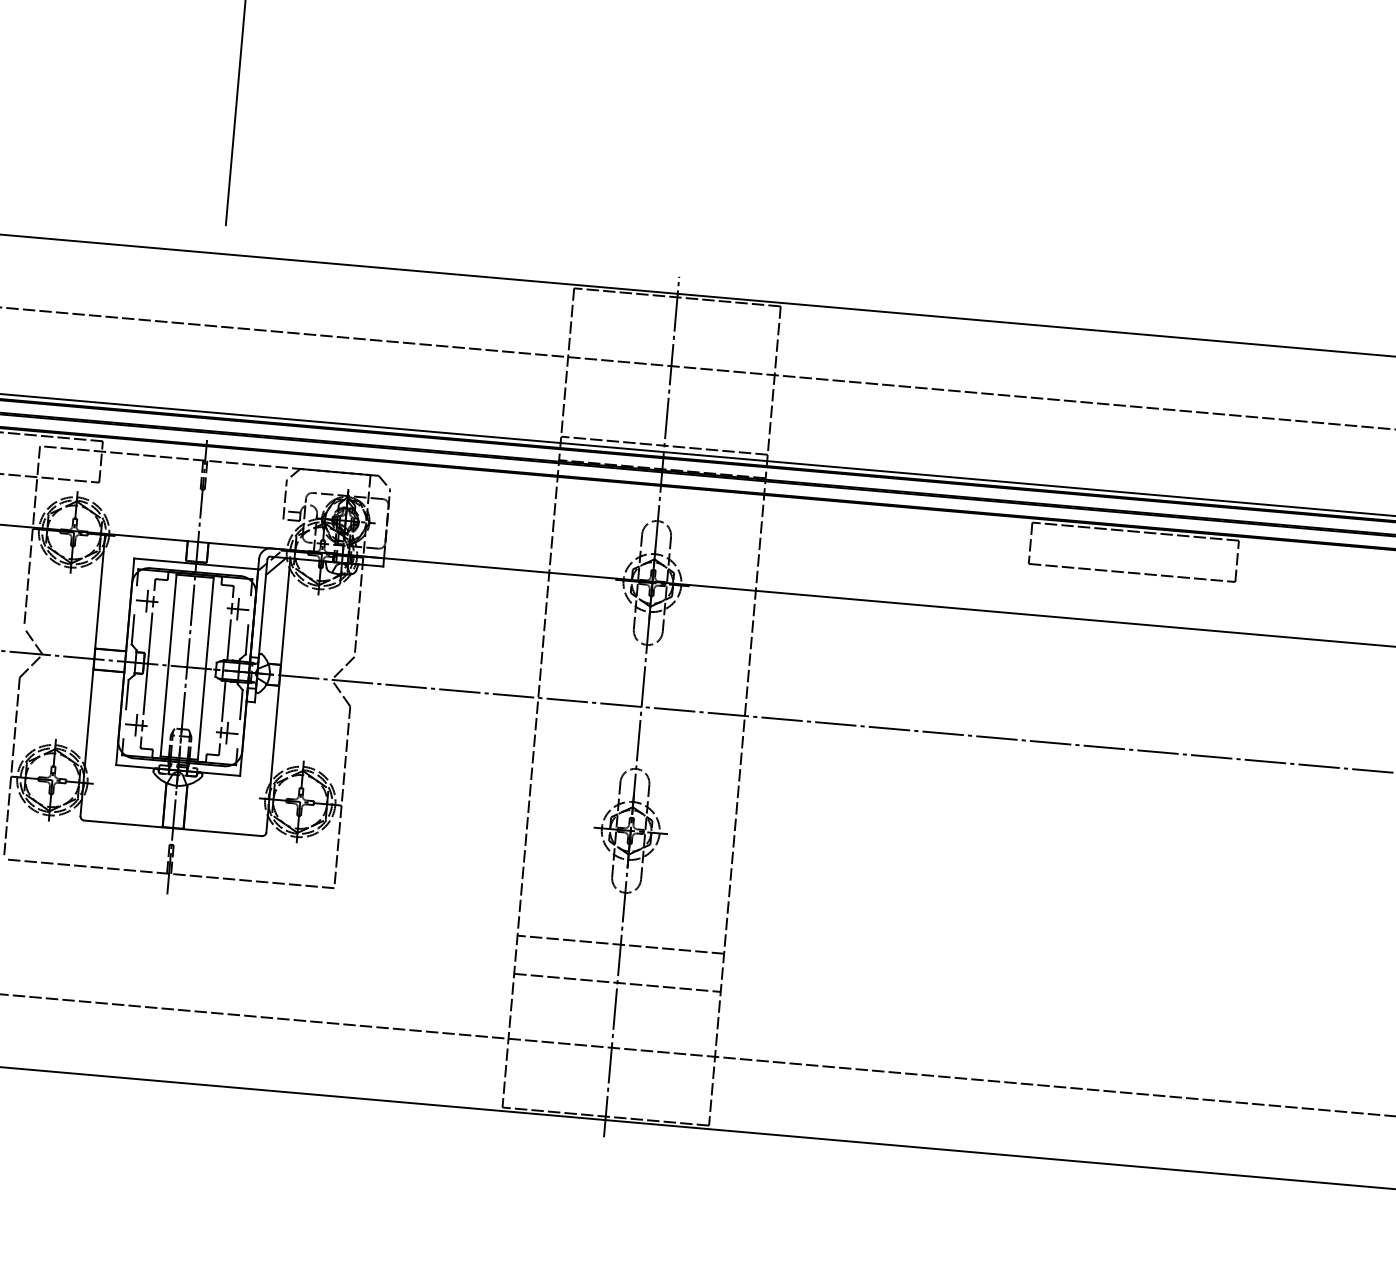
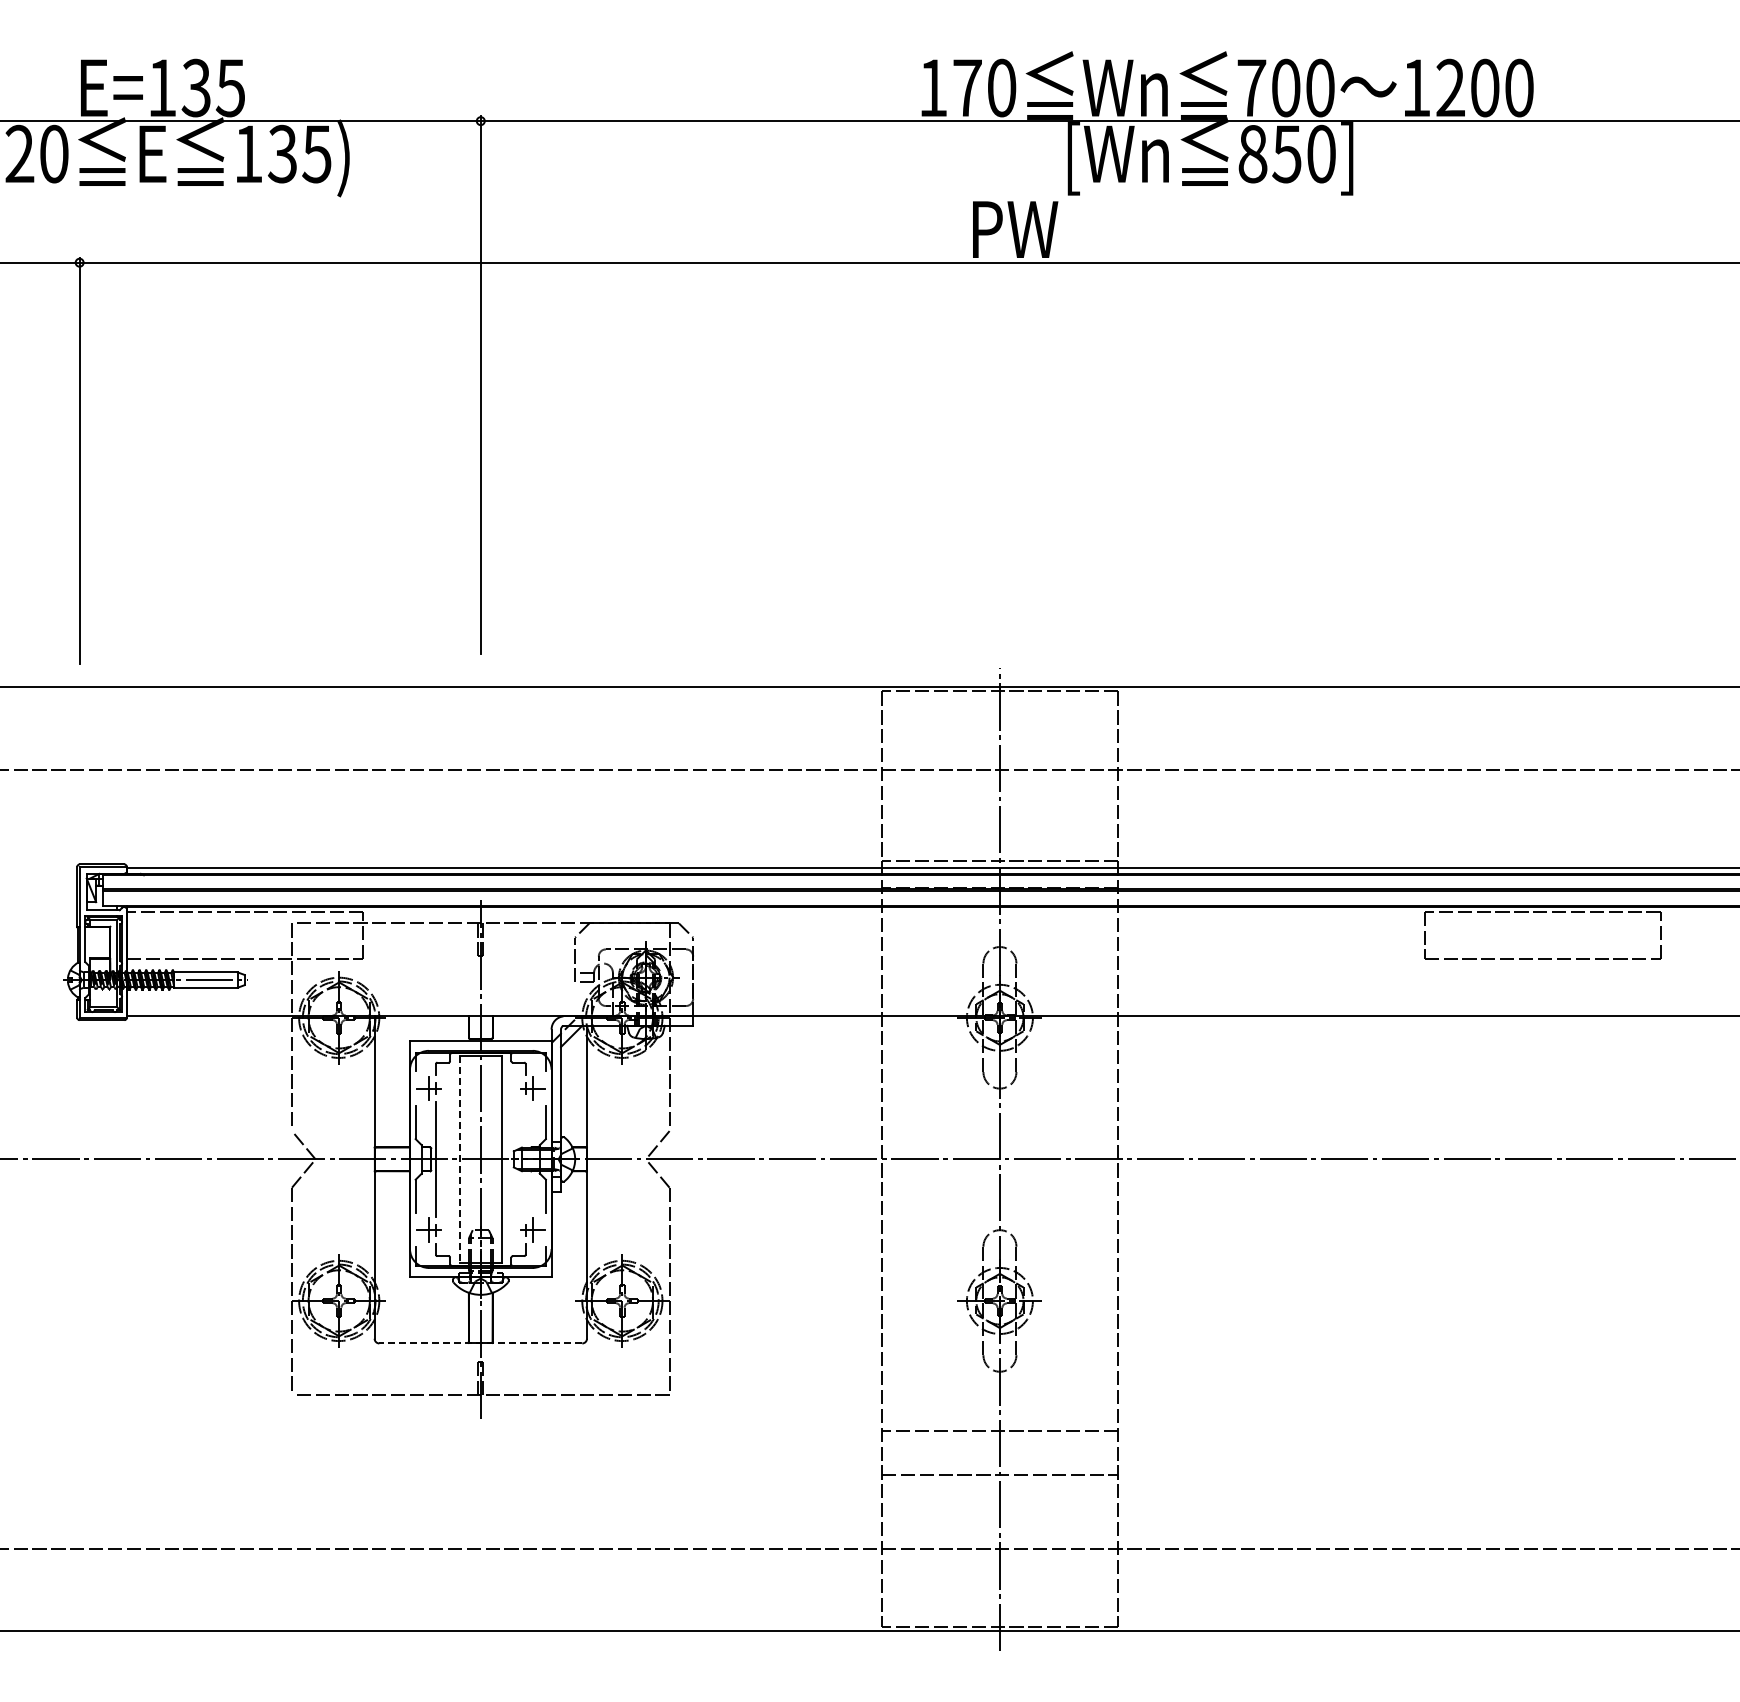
line: (228, 640) -> (525, 1124), removed
line: (168, 665) -> (459, 1159), solid -> dashed
line: (223, 700) -> (525, 1193), removed
line: (172, 828) -> (480, 1343), solid -> dashed

